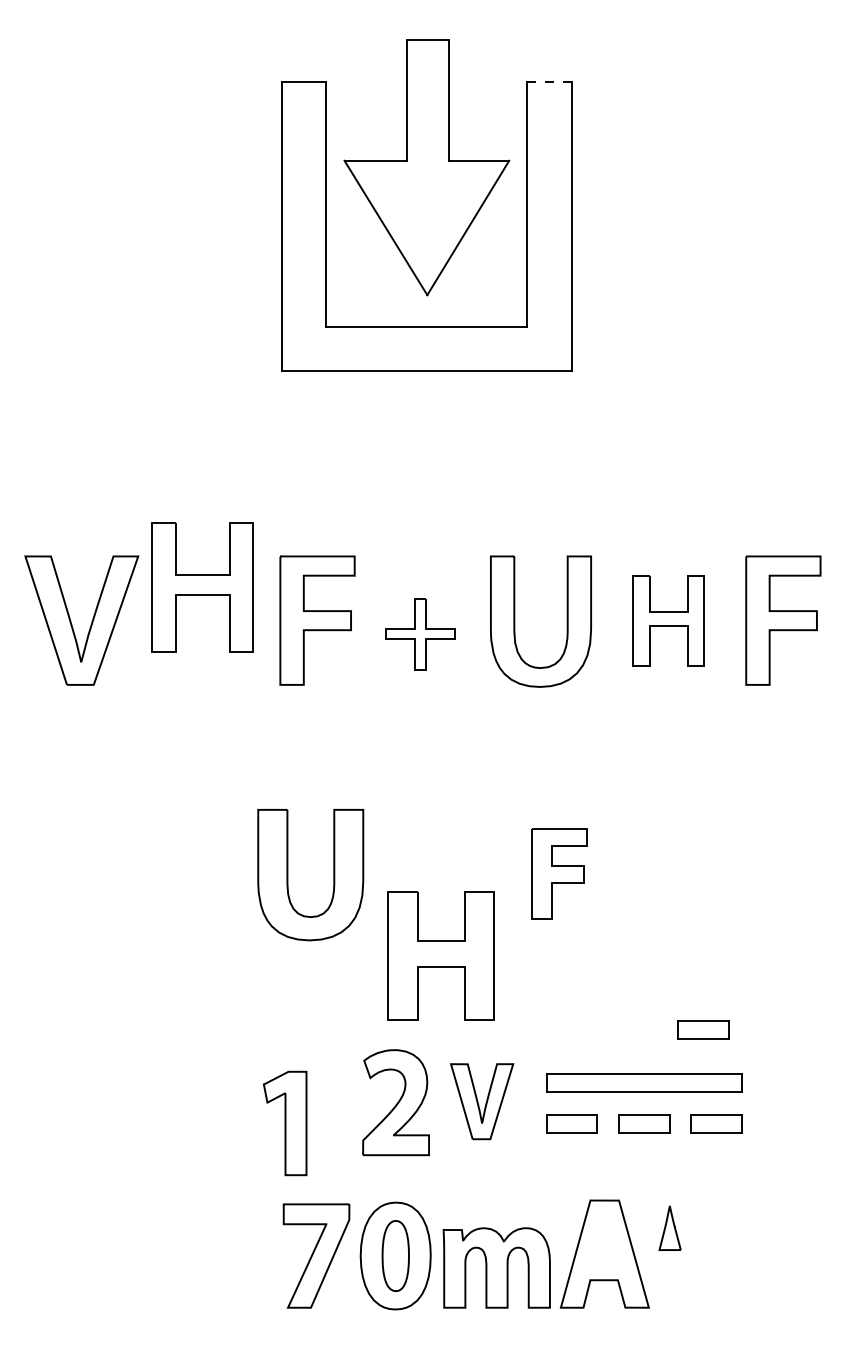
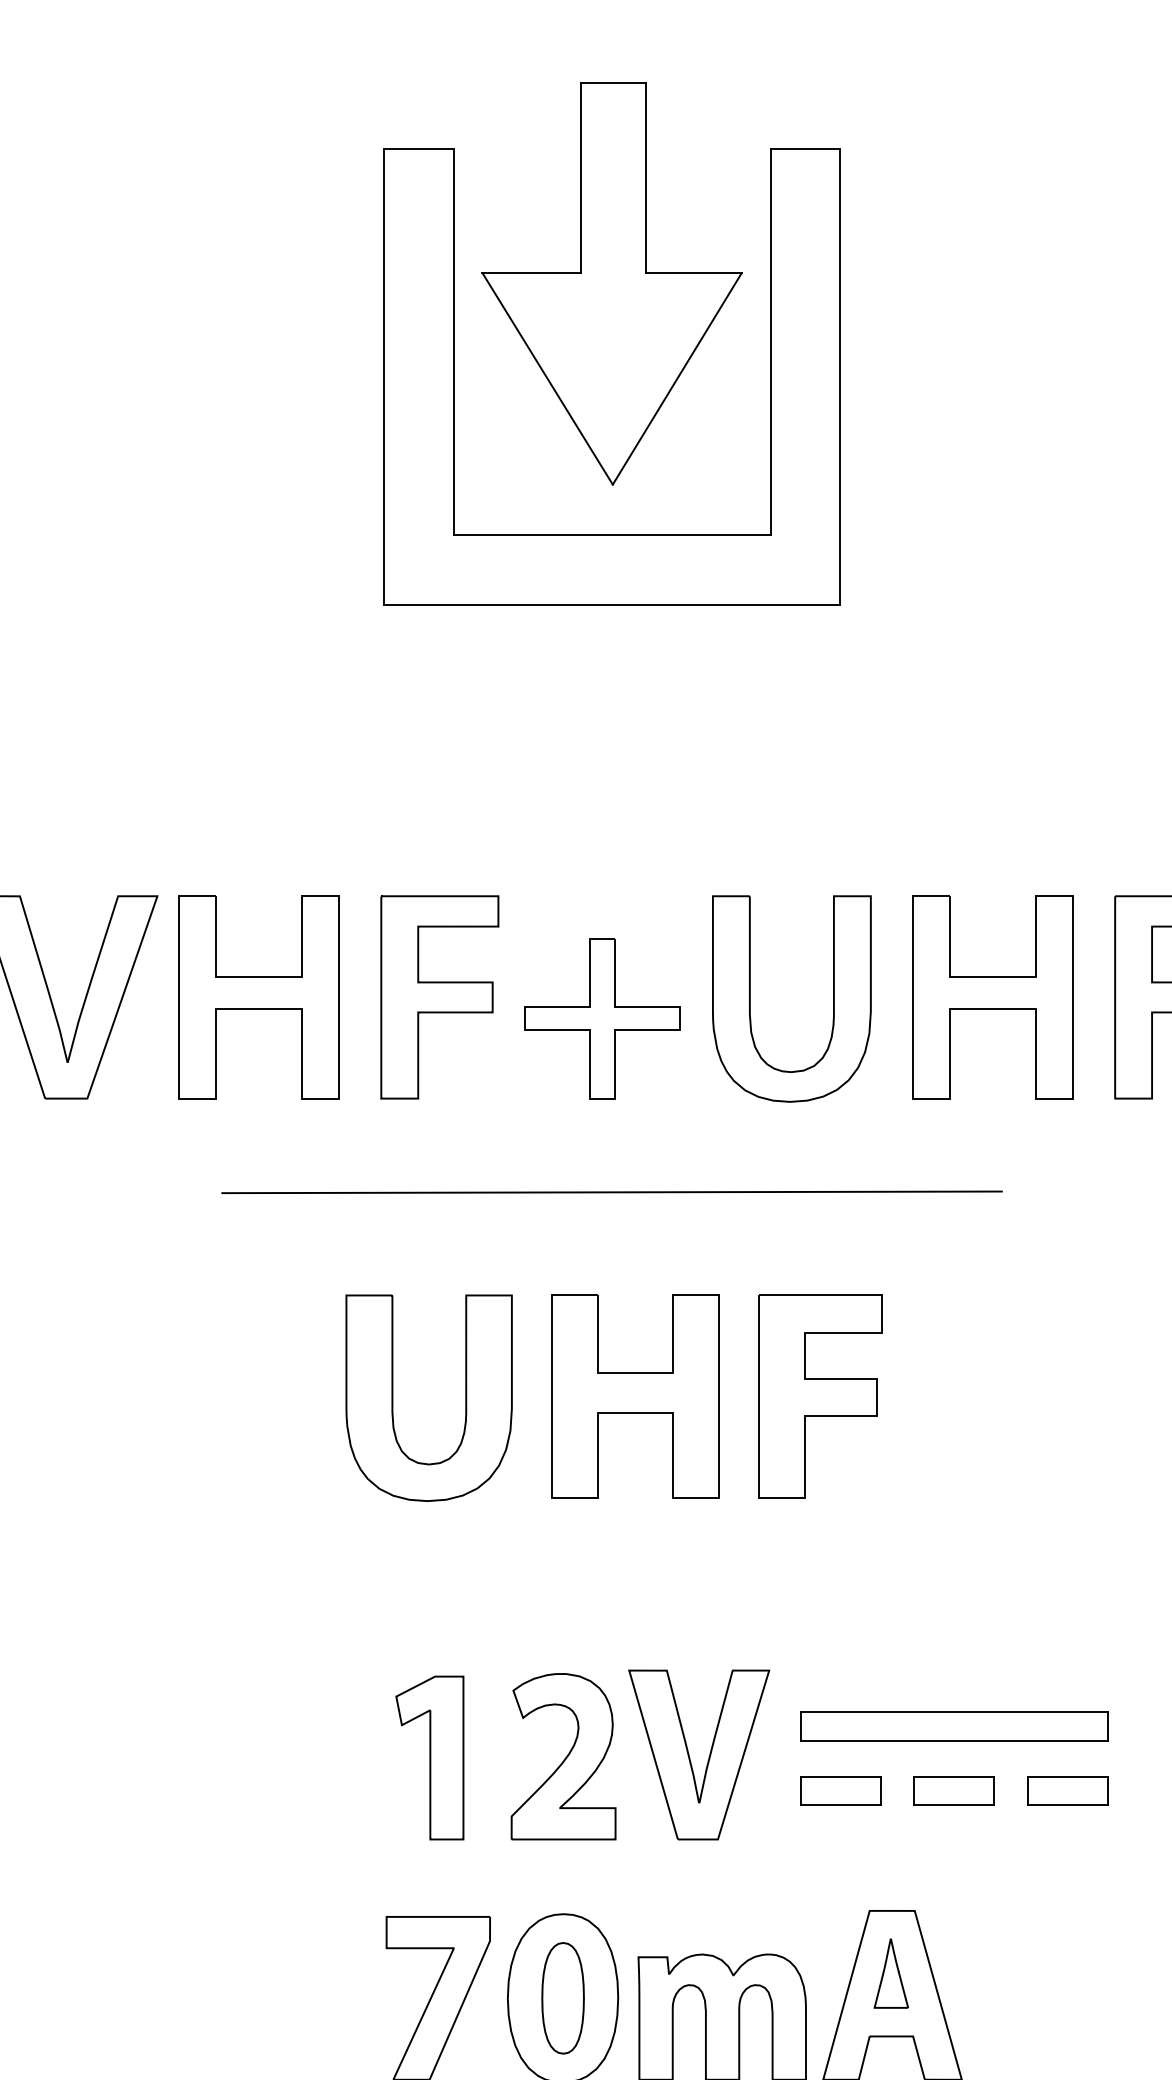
line: (549, 82) -> (805, 149), dashed -> solid
part: (202, 587) -> (258, 997), moved
part: (668, 620) -> (992, 997), size x1.43
part: (420, 633) -> (602, 1017), size x1.43
line: (426, 743) -> (611, 1190), added
part: (558, 873) -> (819, 1395), size x1.43
part: (440, 955) -> (633, 1395), moved
part: (703, 1029) -> (1047, 1641), removed
part: (481, 1101) -> (698, 1754), size x1.43
part: (285, 1123) -> (430, 1758), moved
part: (669, 1227) -> (890, 1972), moved

